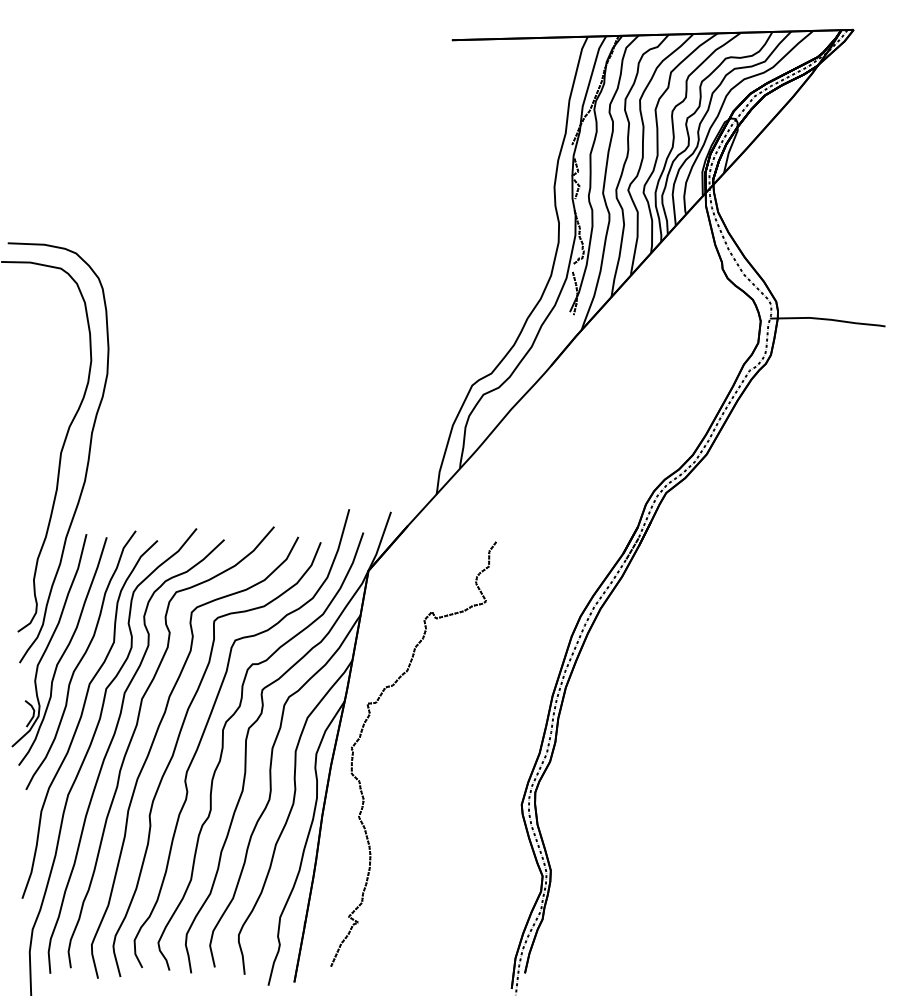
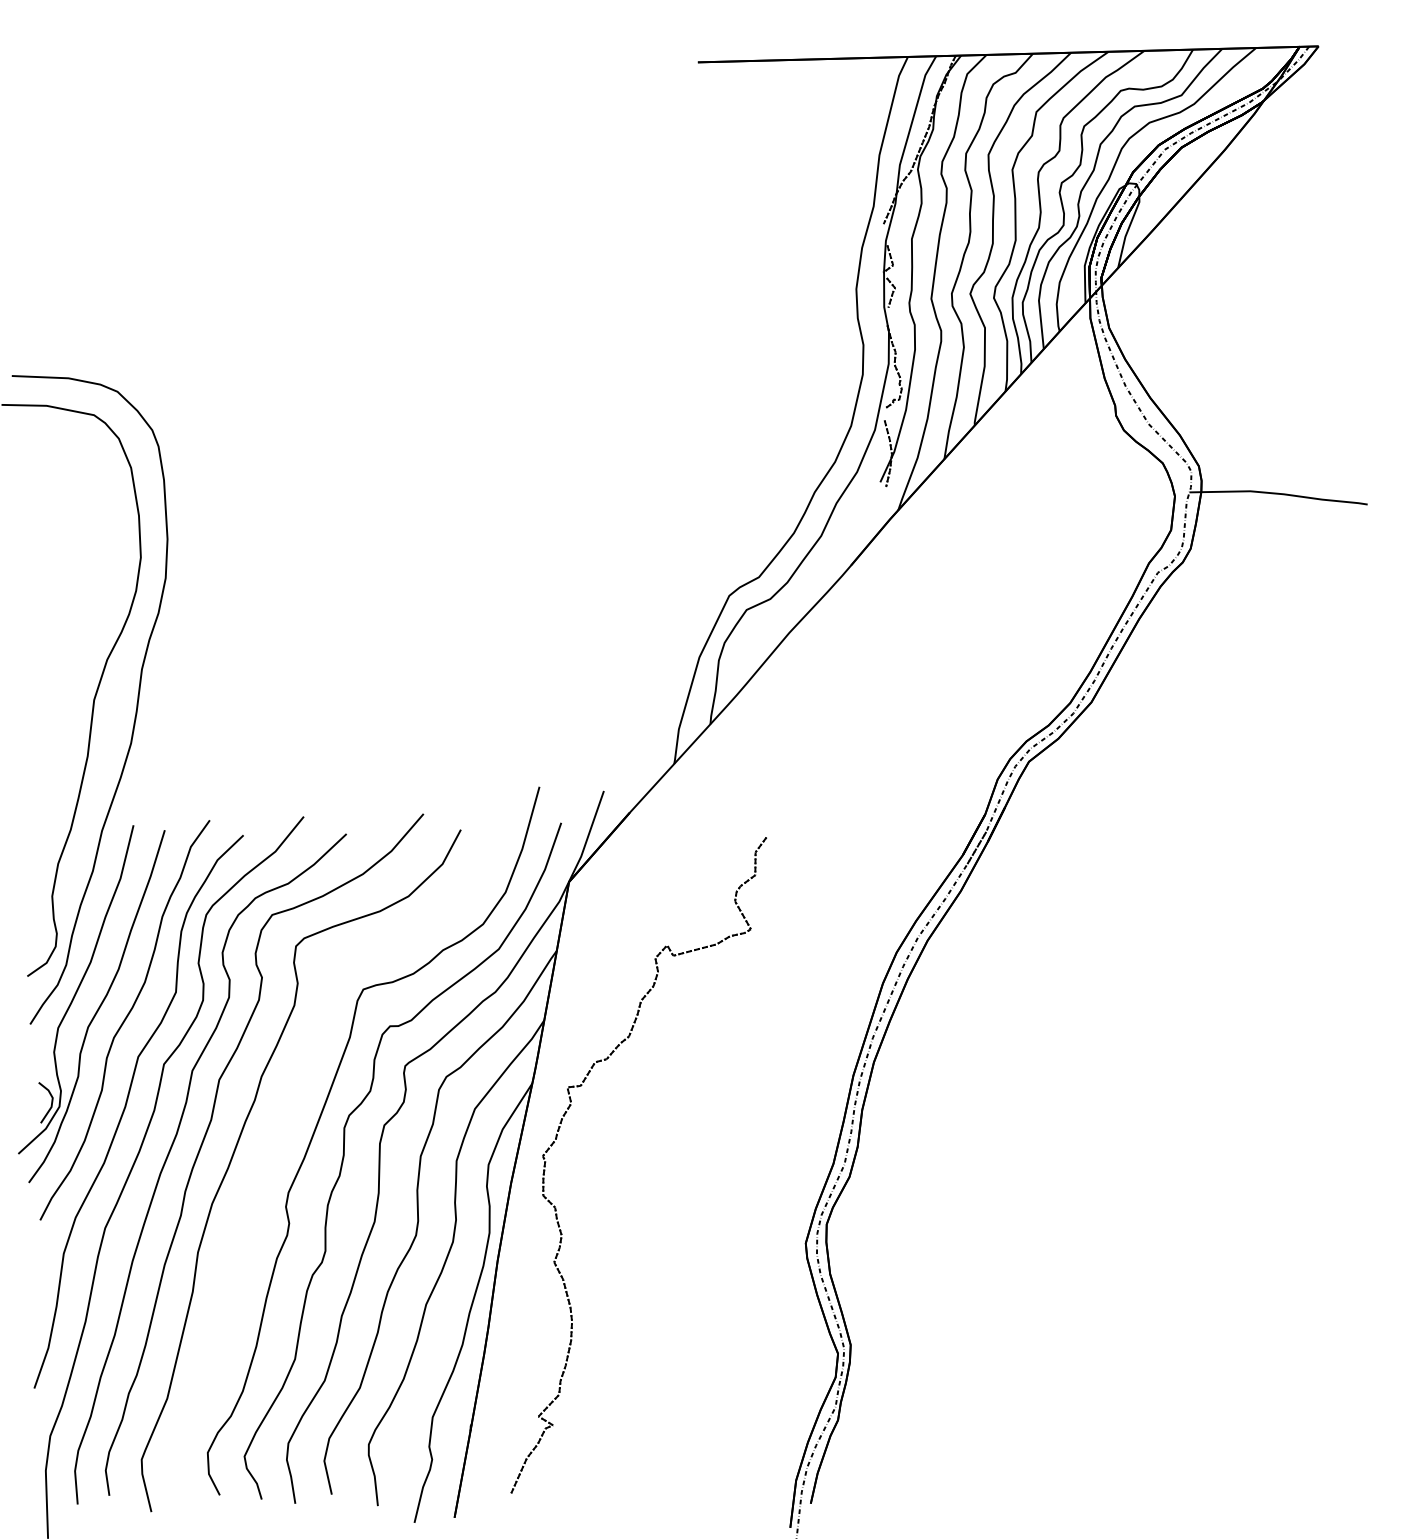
curve: (176, 747) -> (272, 1154), removed

